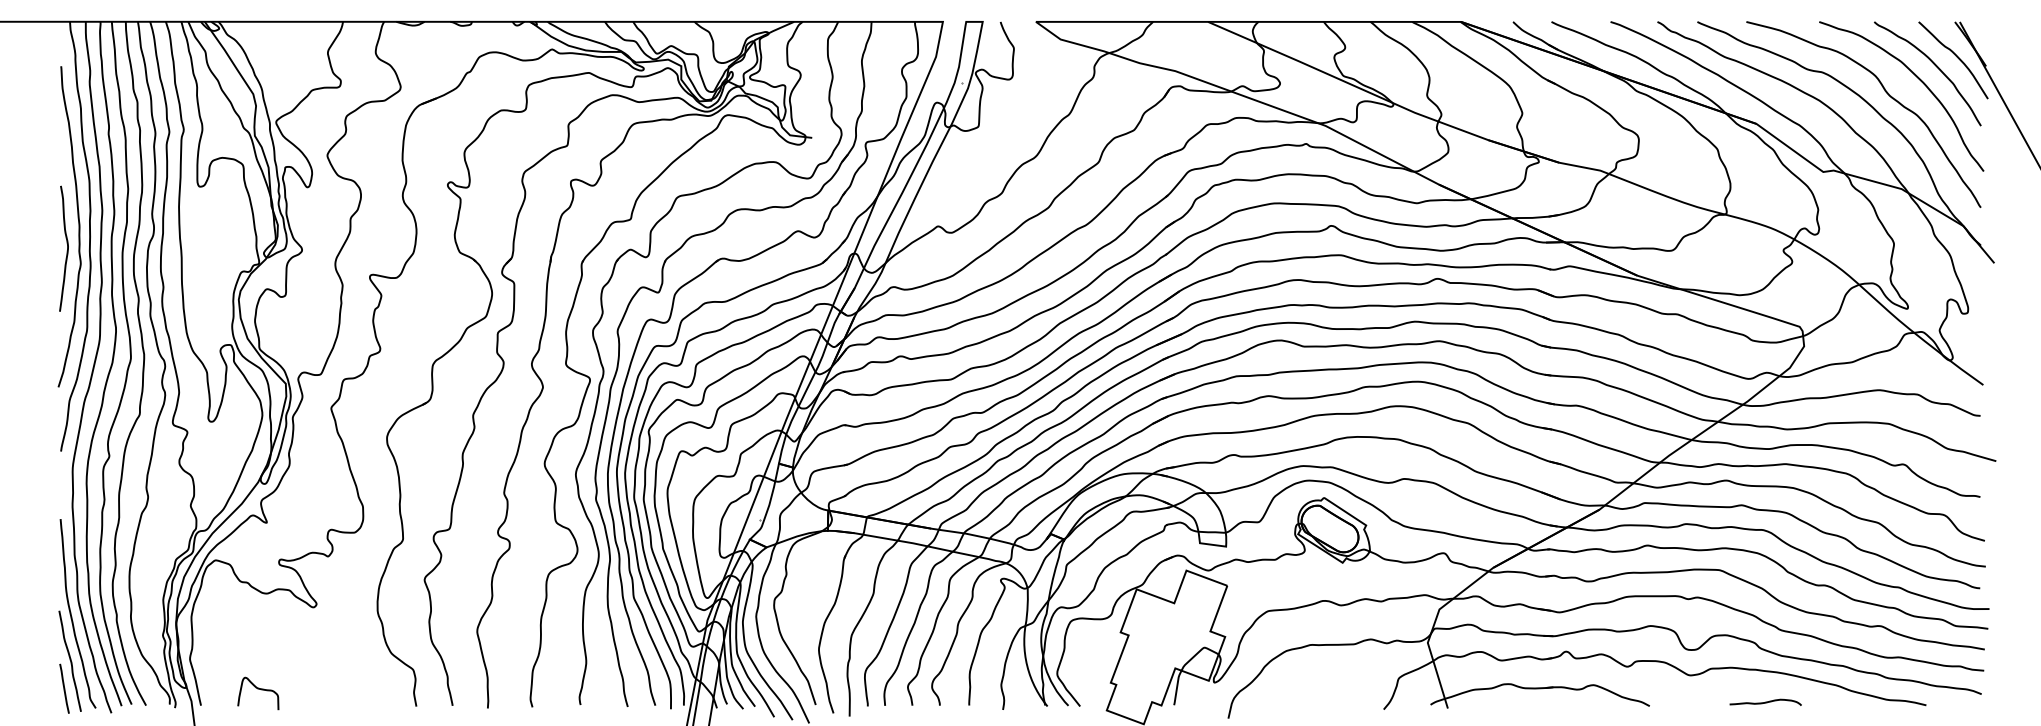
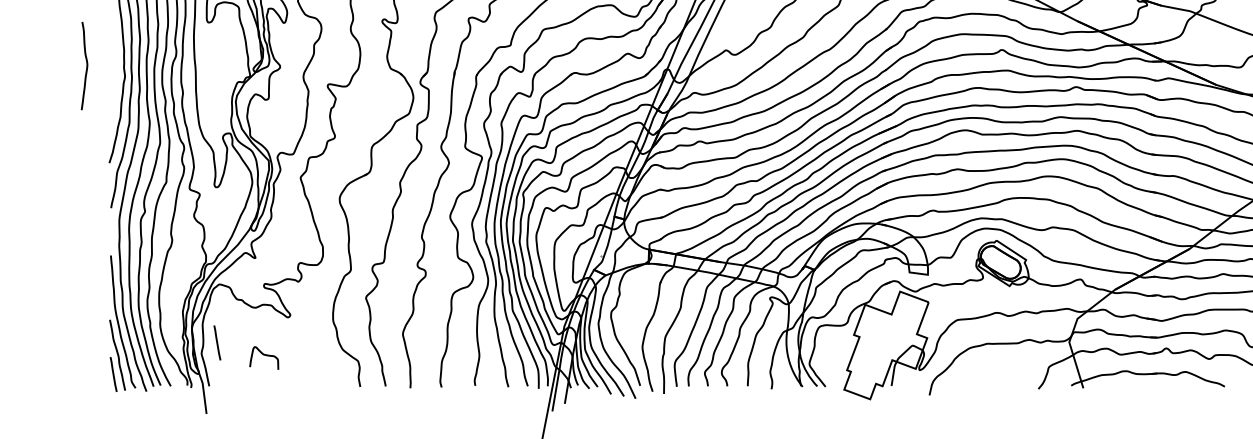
curve: (67, 248) -> (86, 65), moved
line: (212, 643) -> (217, 342), added
curve: (258, 689) -> (264, 355), moved

